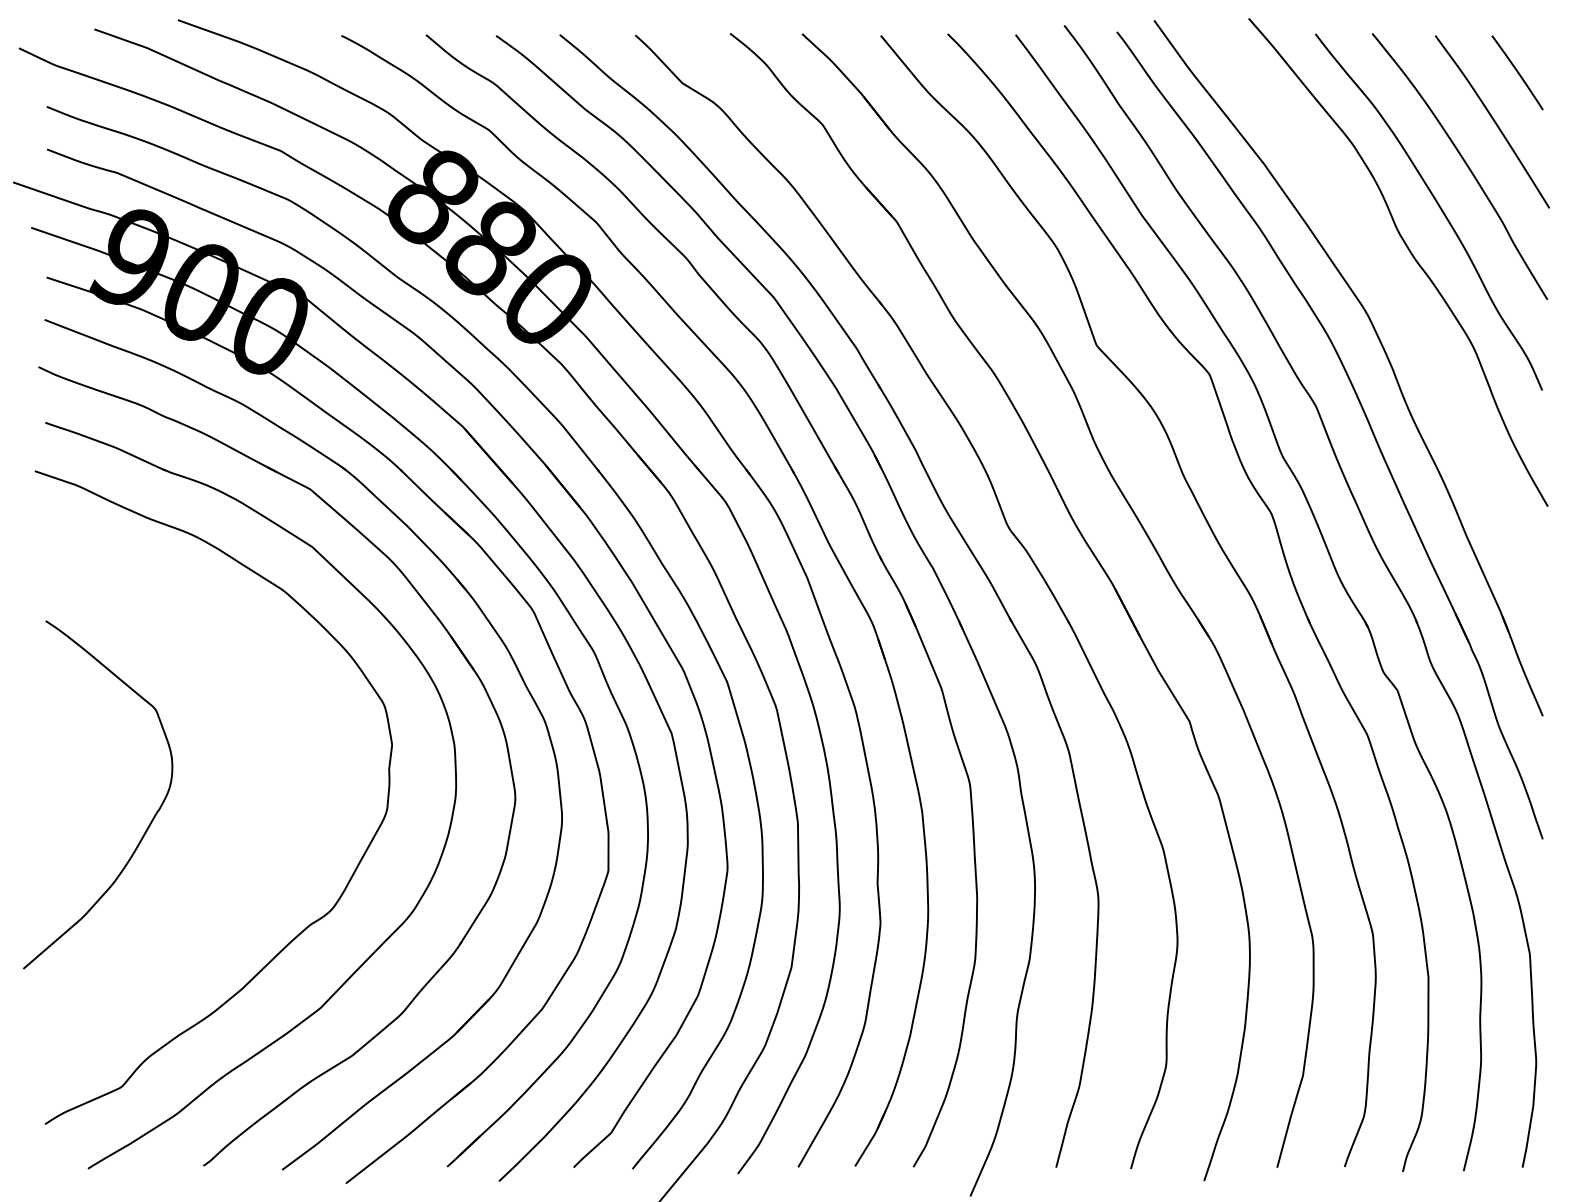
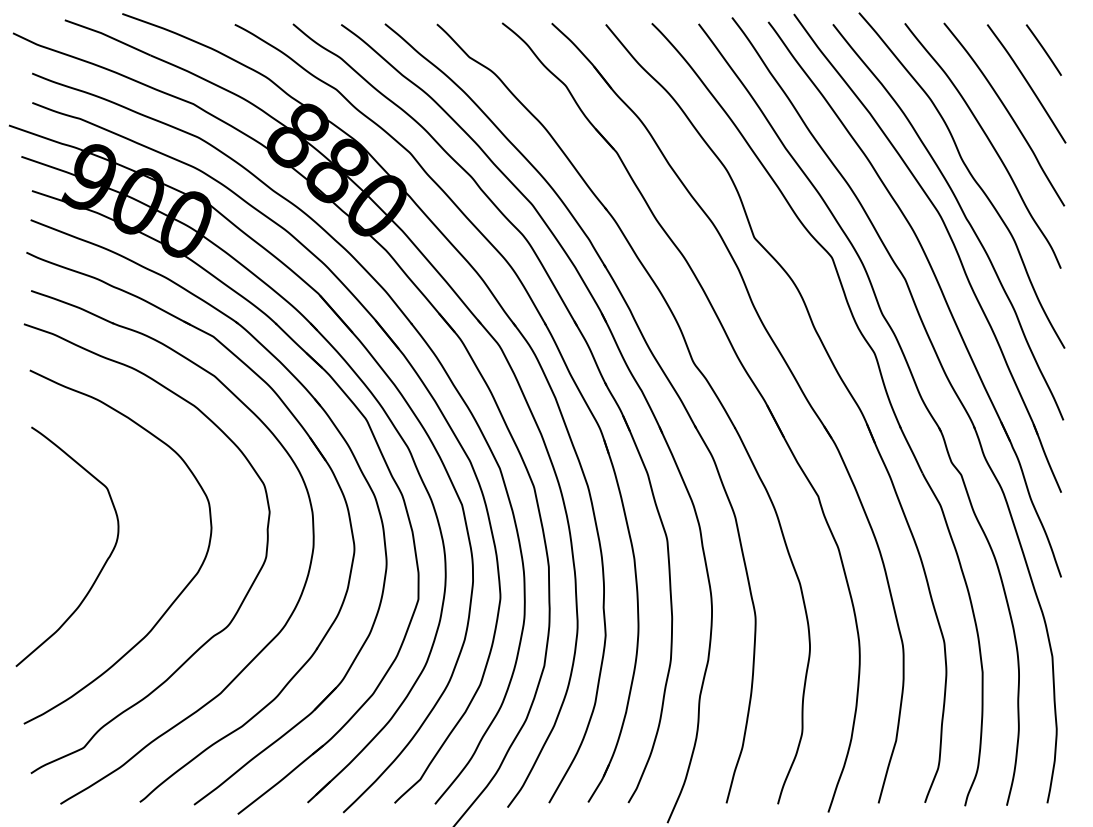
curve: (1400, 313) -> (963, 215), added
curve: (259, 864) -> (178, 594), added

